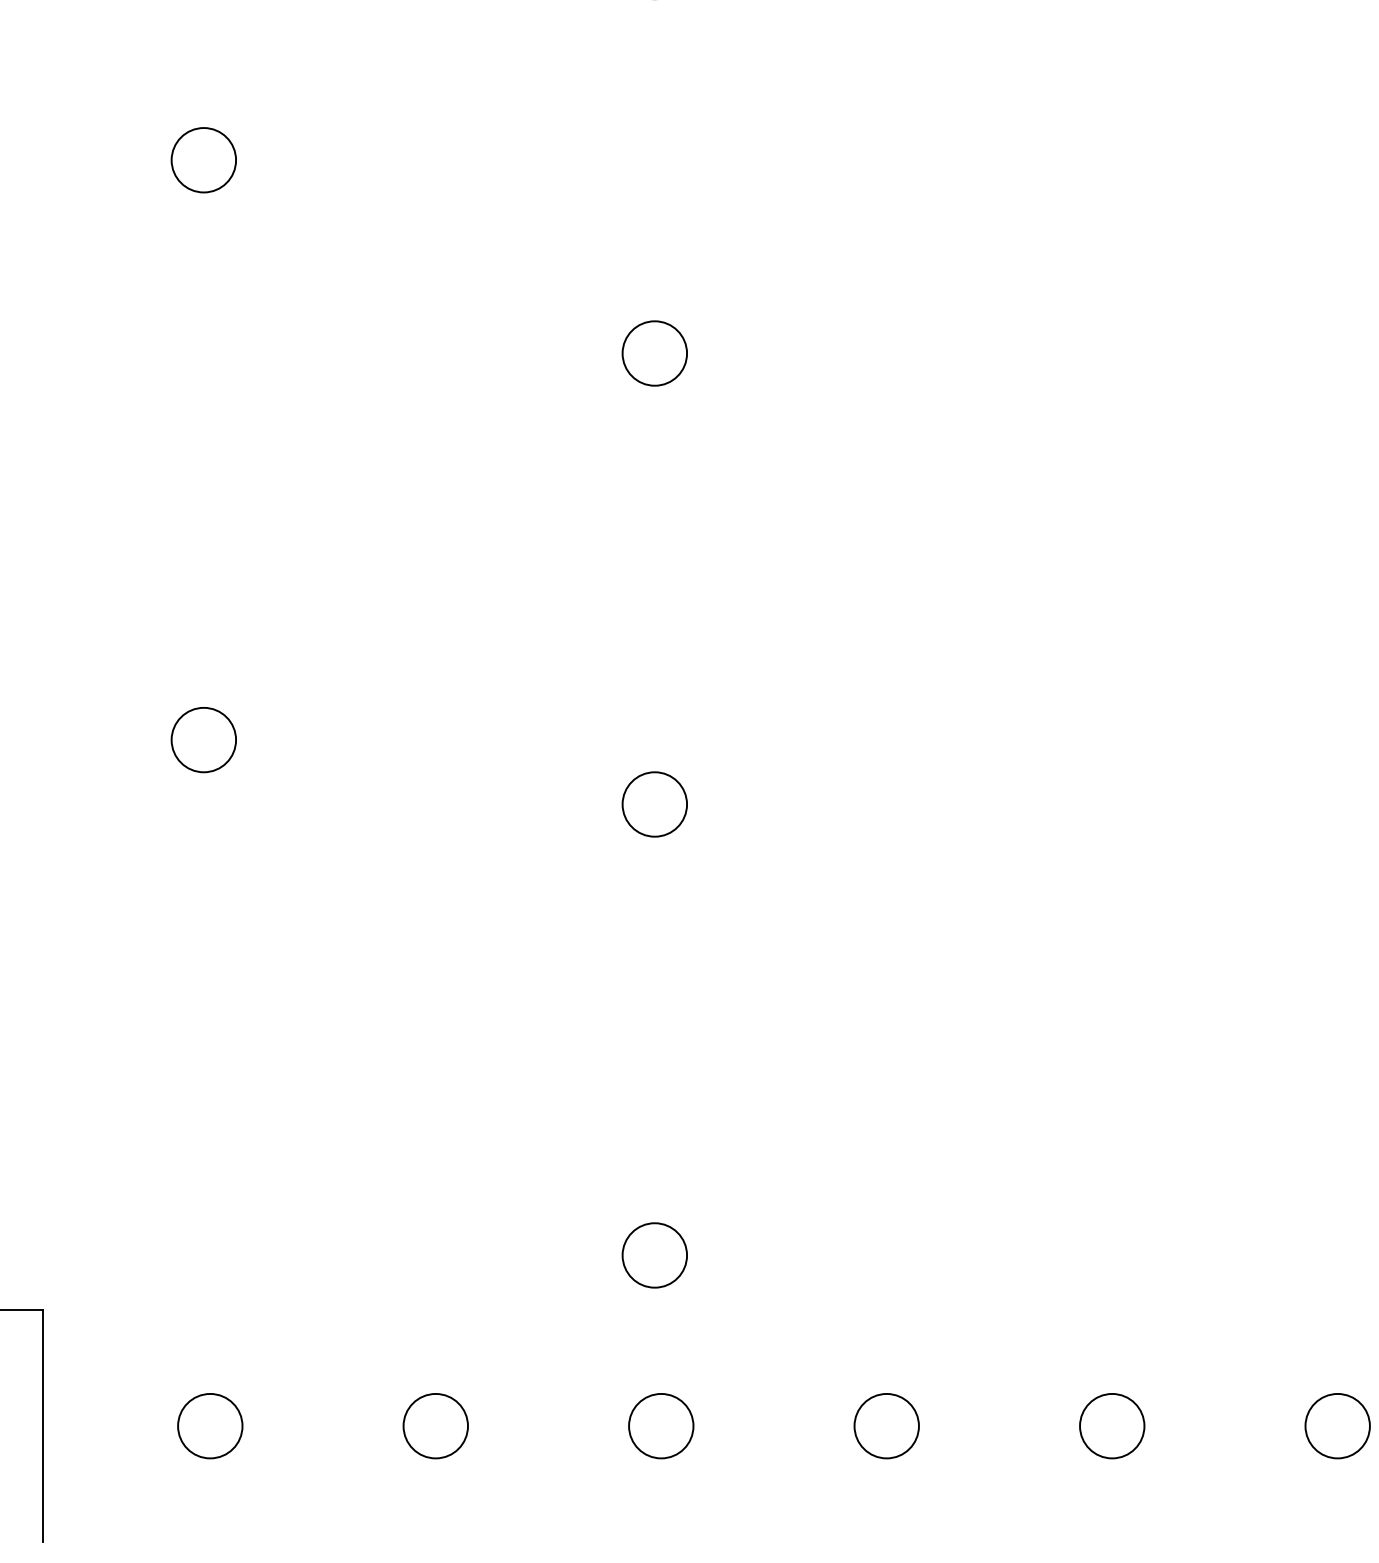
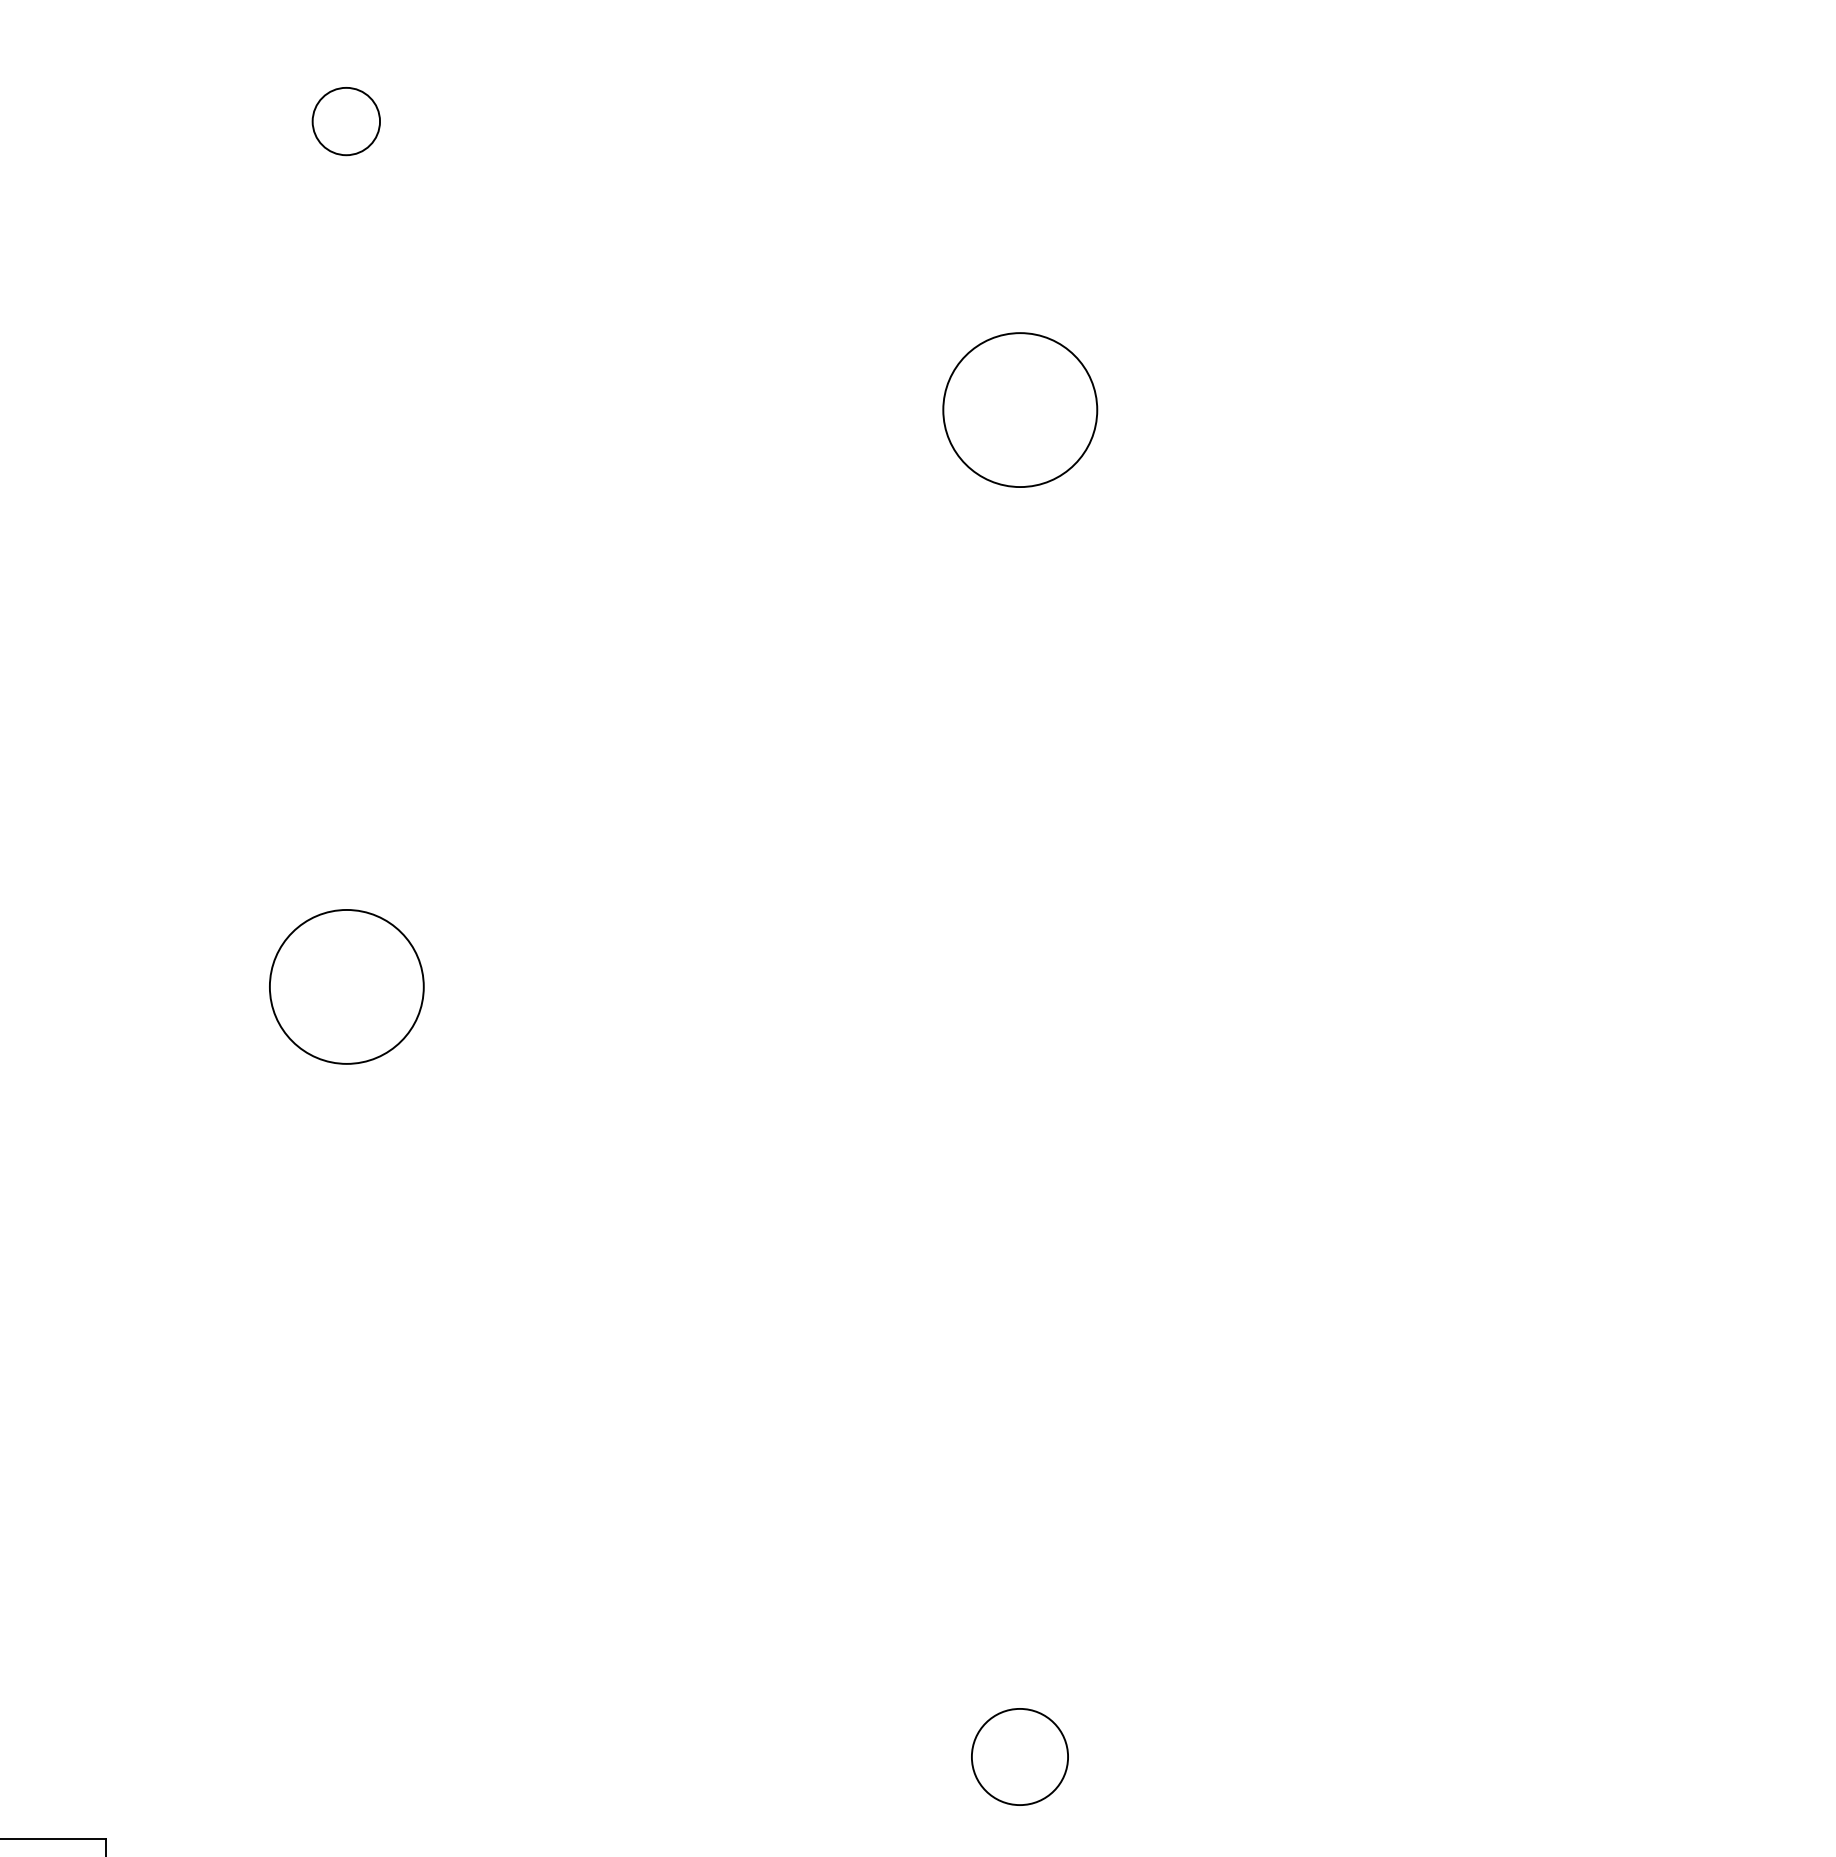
circle: (203, 160) -> (345, 121), size x0.7
circle: (654, 353) -> (1019, 410), size x1.6
circle: (203, 740) -> (345, 987), size x1.6
circle: (654, 804) -> (1019, 1083), removed

